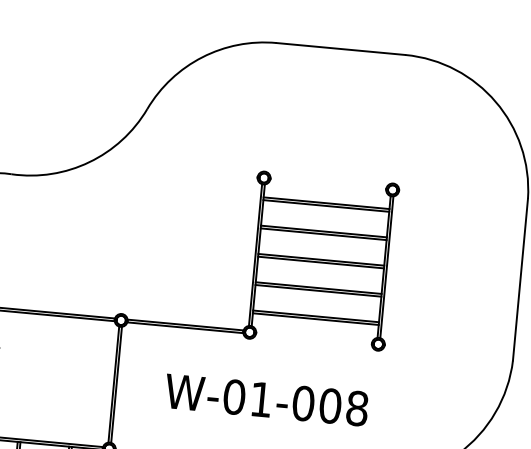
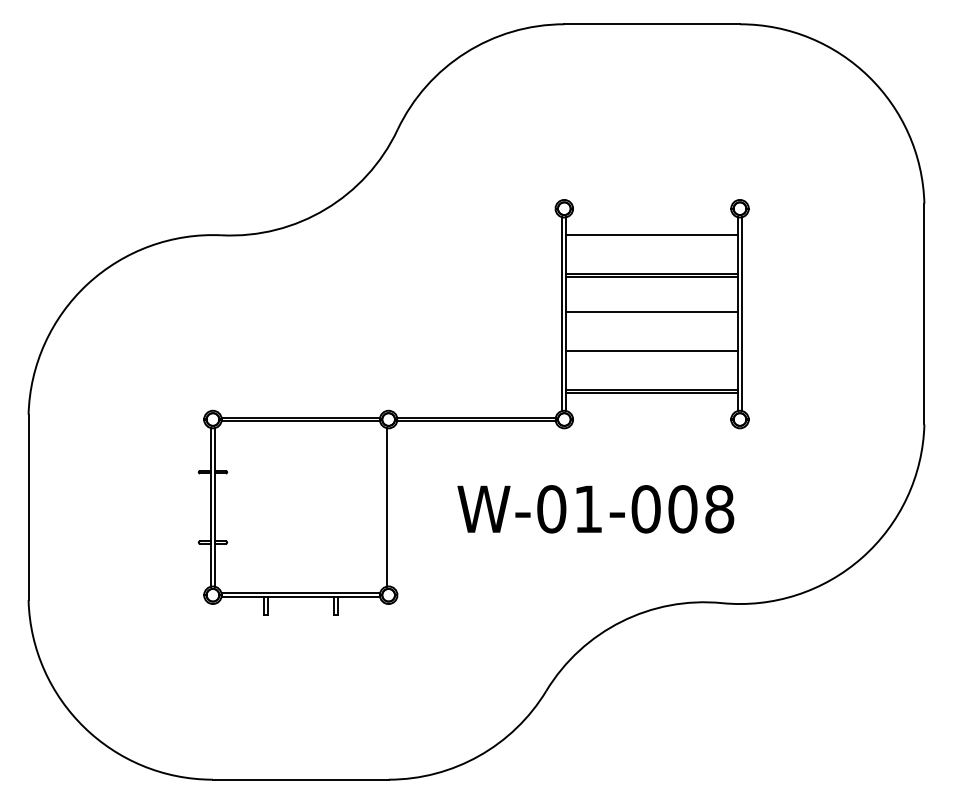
line: (326, 205) -> (652, 238), removed
line: (321, 262) -> (652, 316), removed
line: (318, 290) -> (652, 354), removed
line: (116, 384) -> (390, 507), removed

